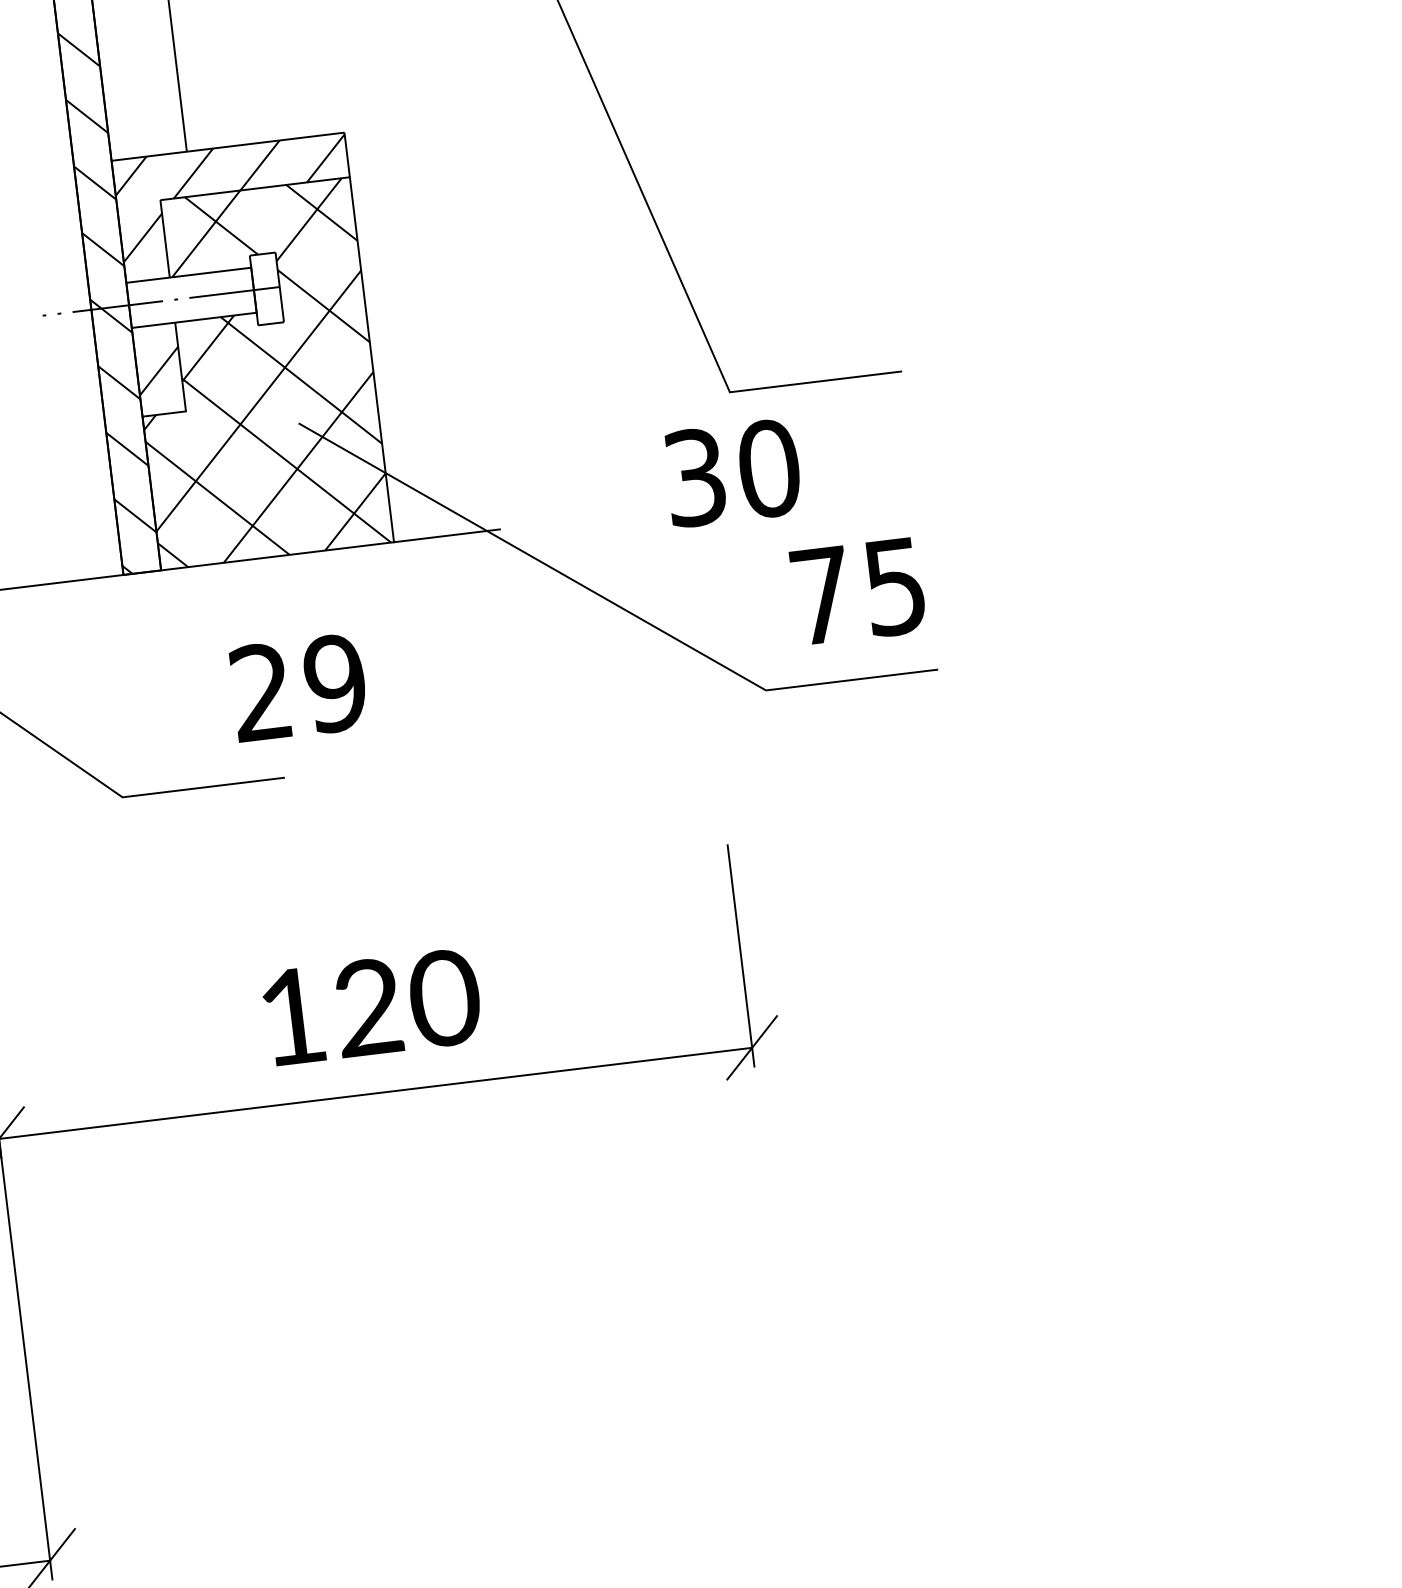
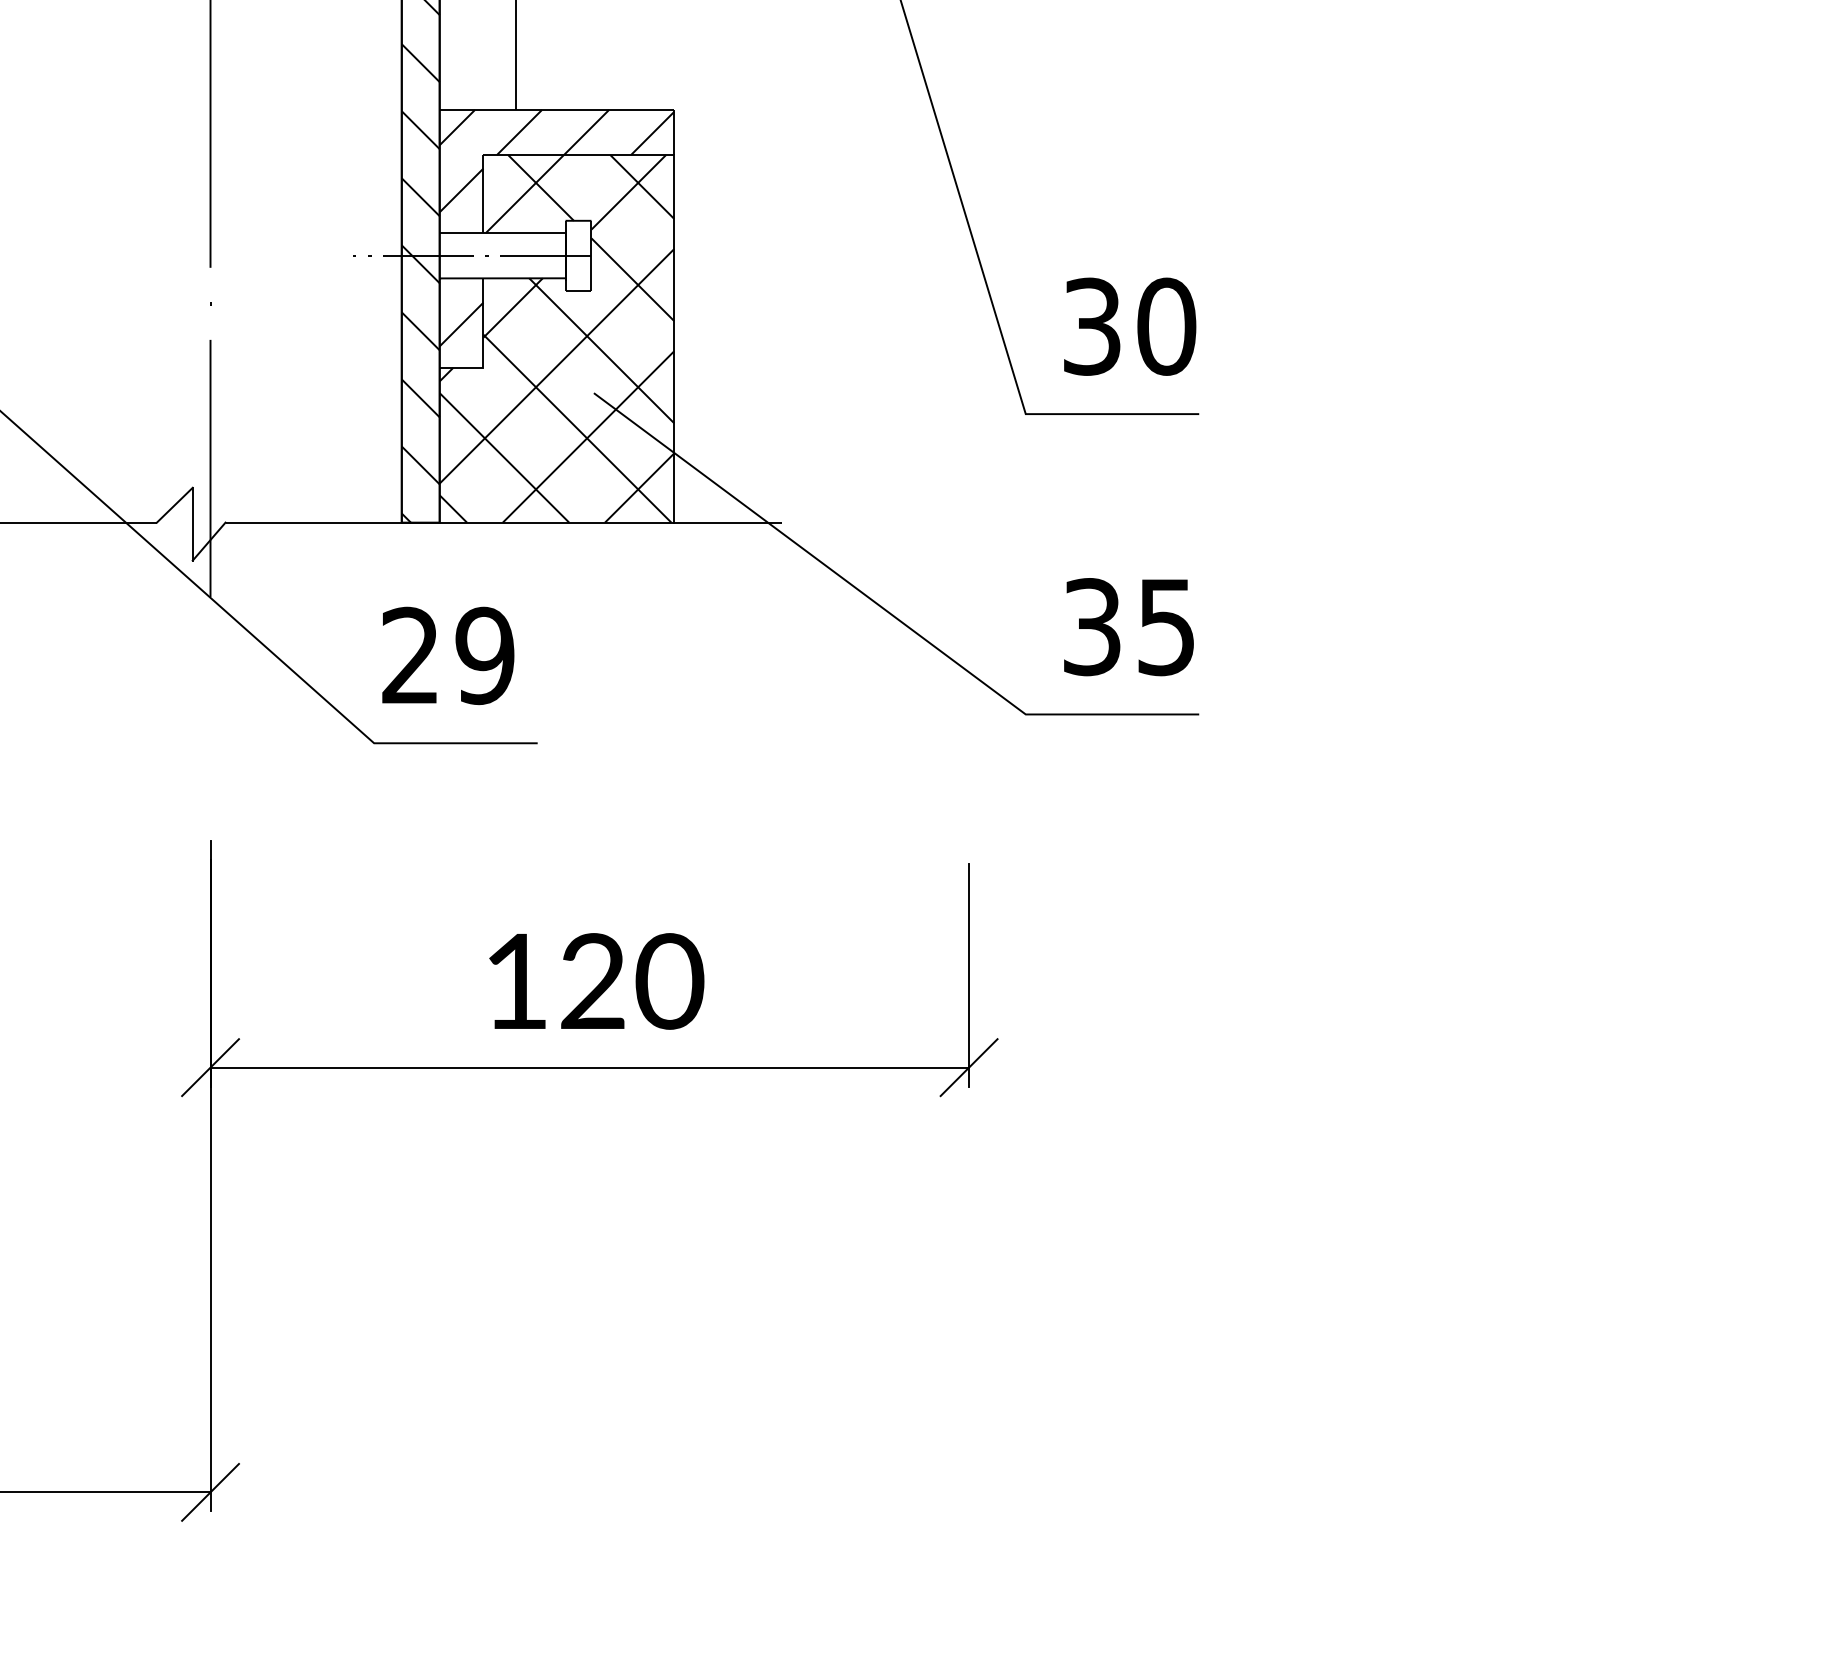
text: (733, 472) -> (1130, 326), moved
text: (821, 596) -> (1092, 627), 75 -> 35
text: (299, 687) -> (448, 655), moved

